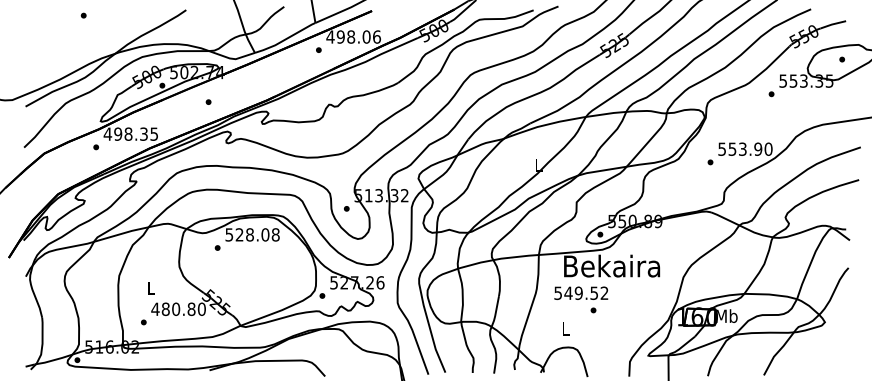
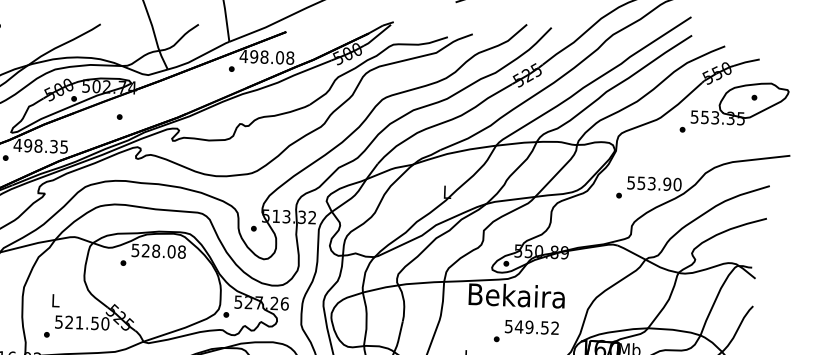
text: (377, 36) -> (290, 57), 498.06 -> 498.08
text: (581, 292) -> (532, 326), moved
text: (173, 309) -> (77, 322), 480.80 -> 521.50

